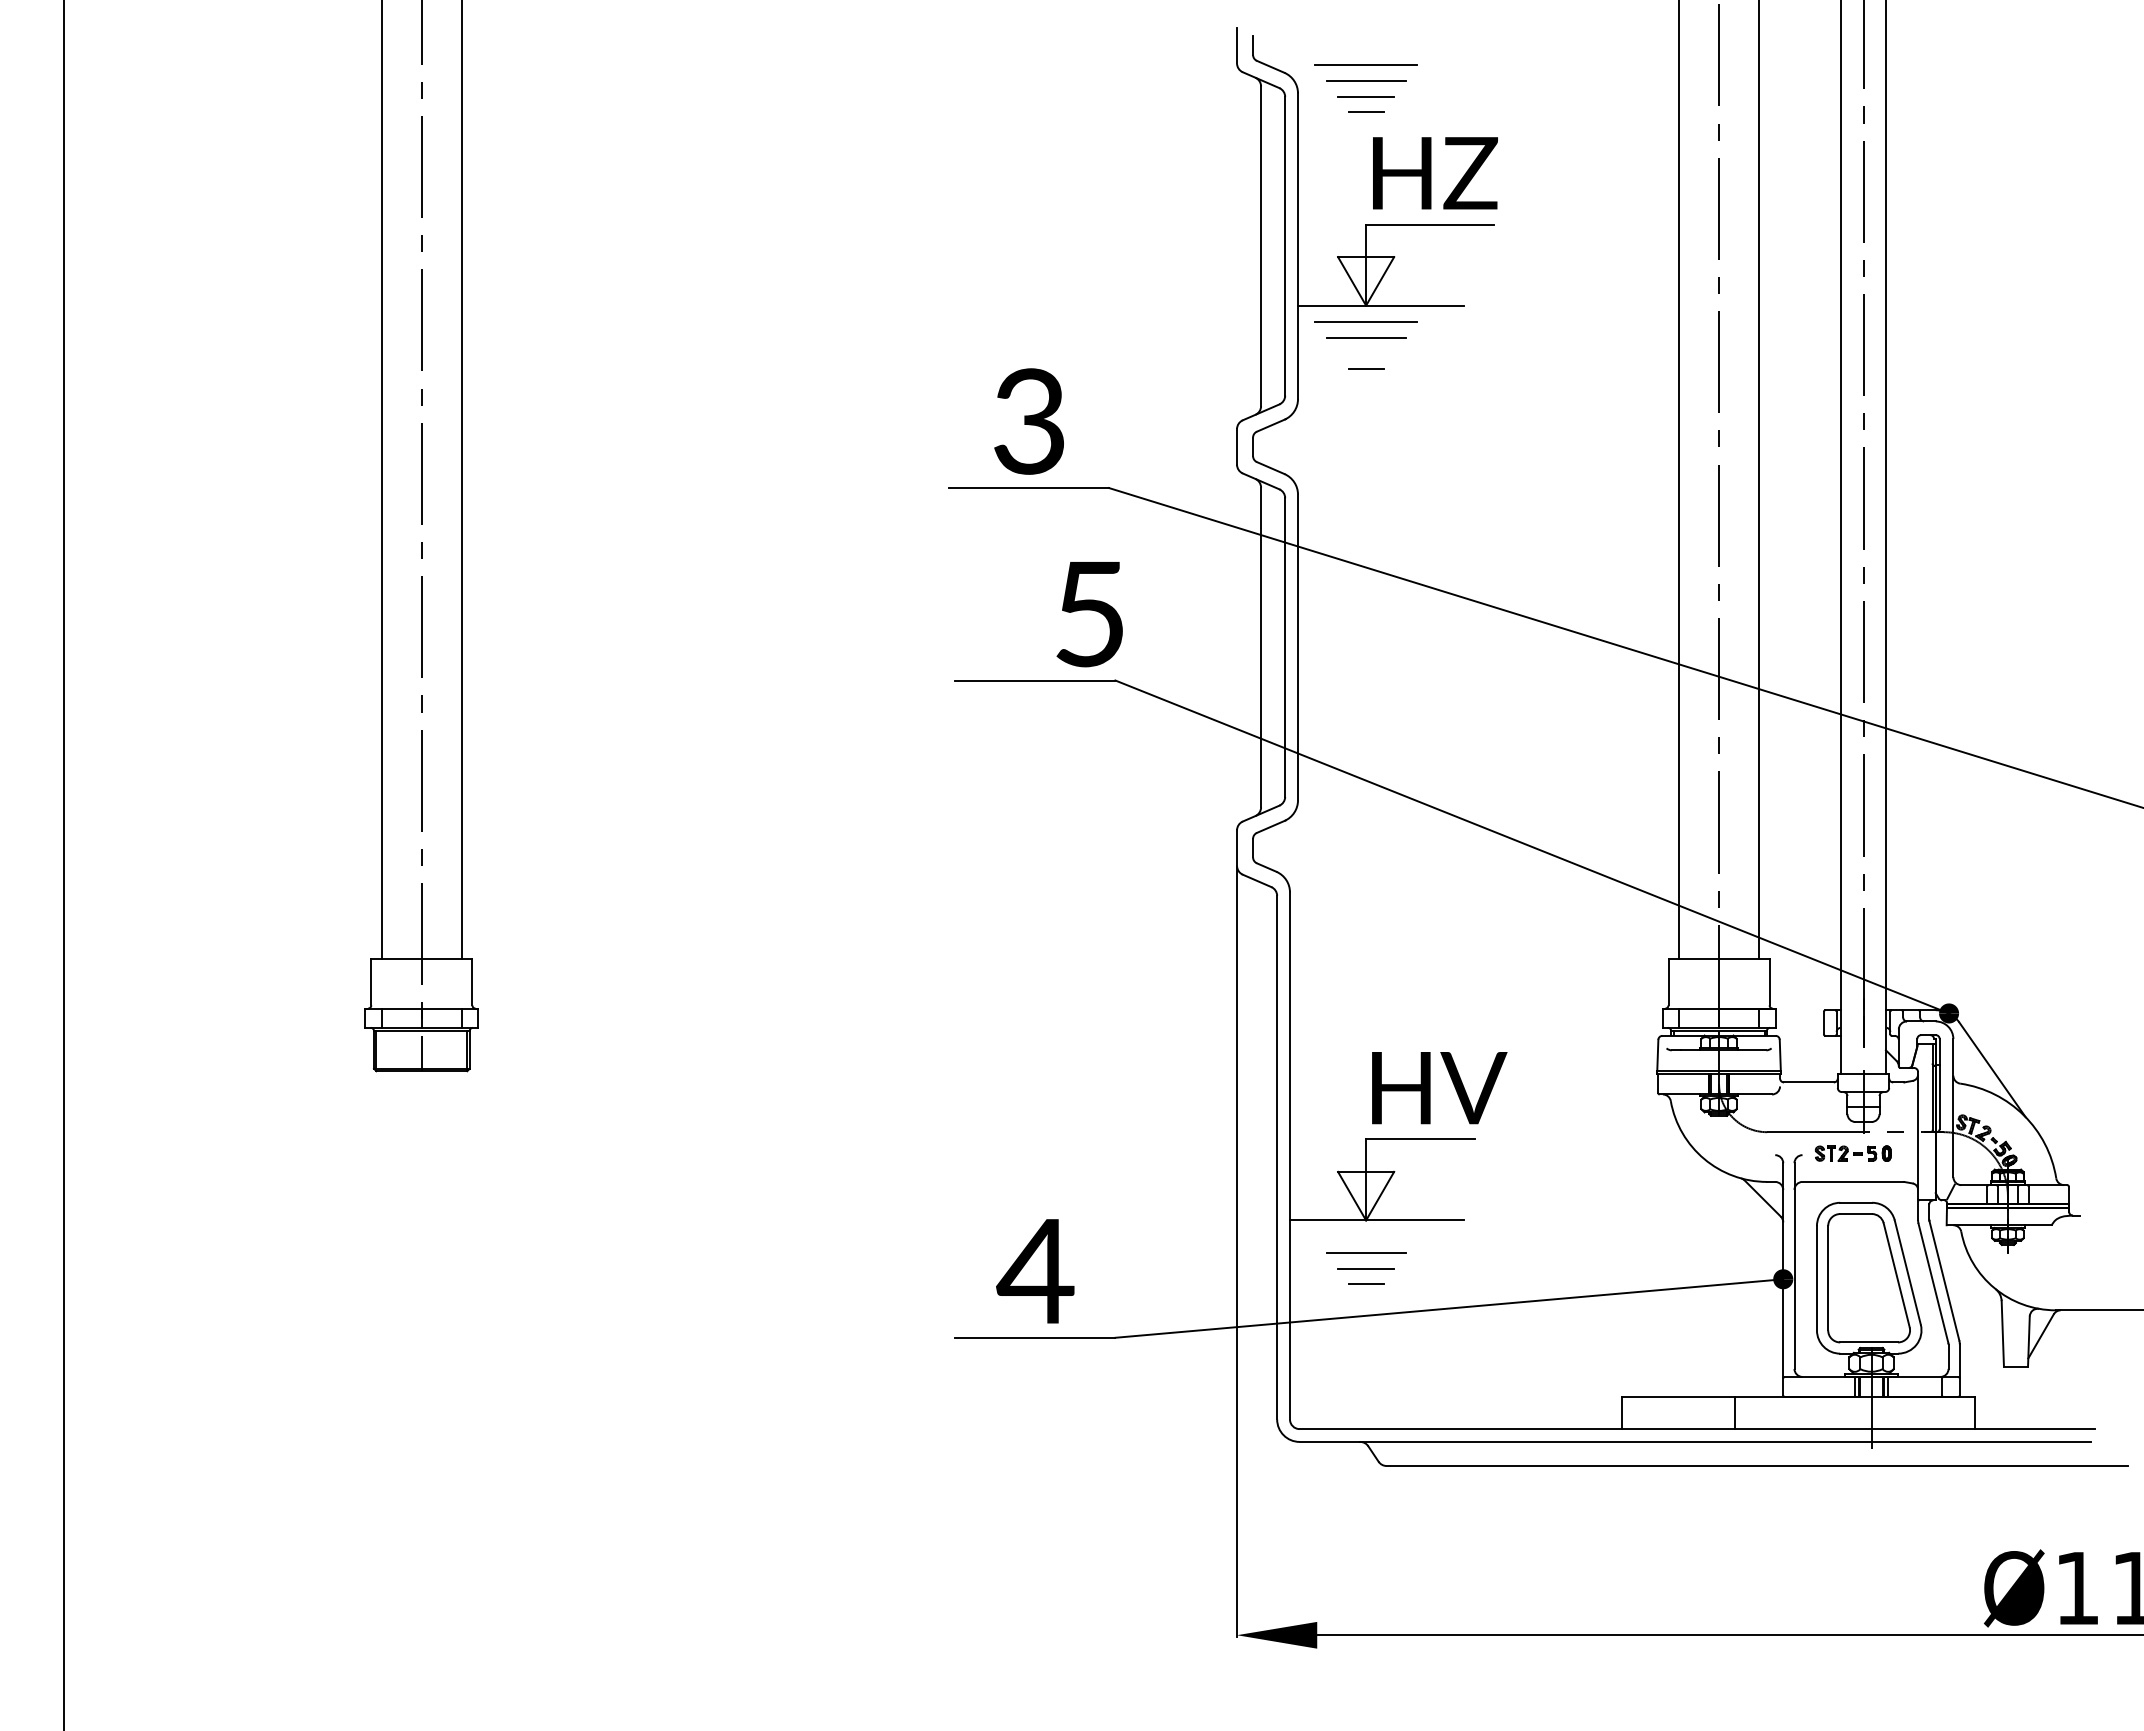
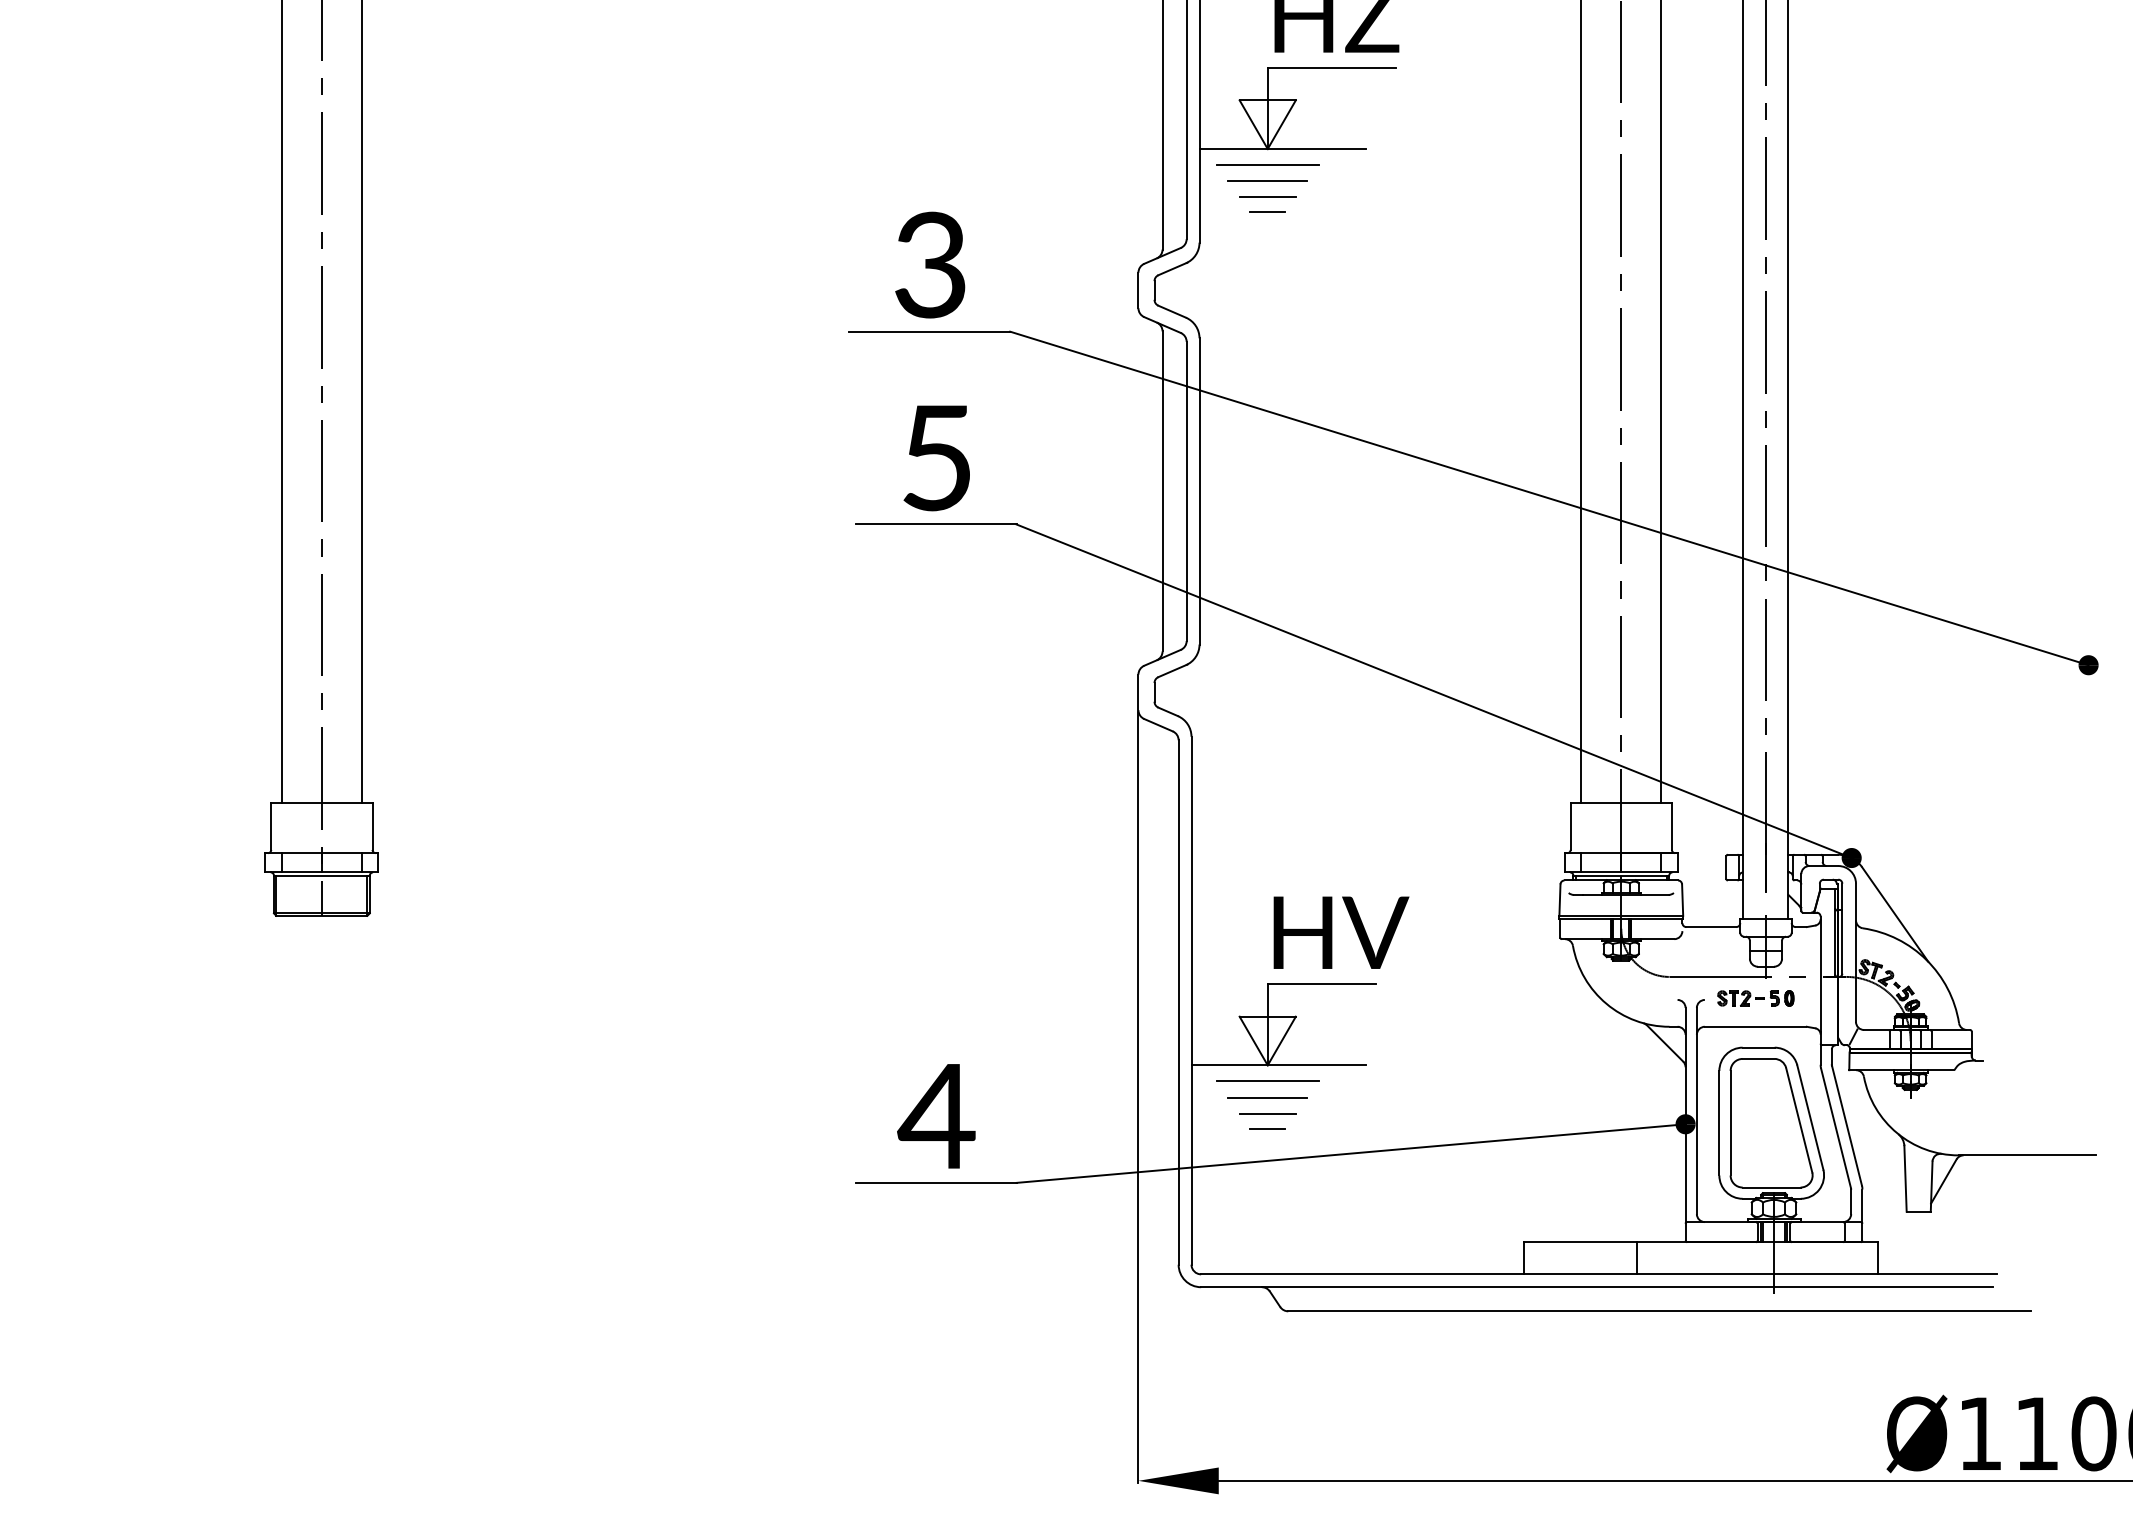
line: (1366, 353) -> (1268, 196), added
text: (1089, 614) -> (936, 458), moved
line: (1366, 1236) -> (1268, 1081), added

